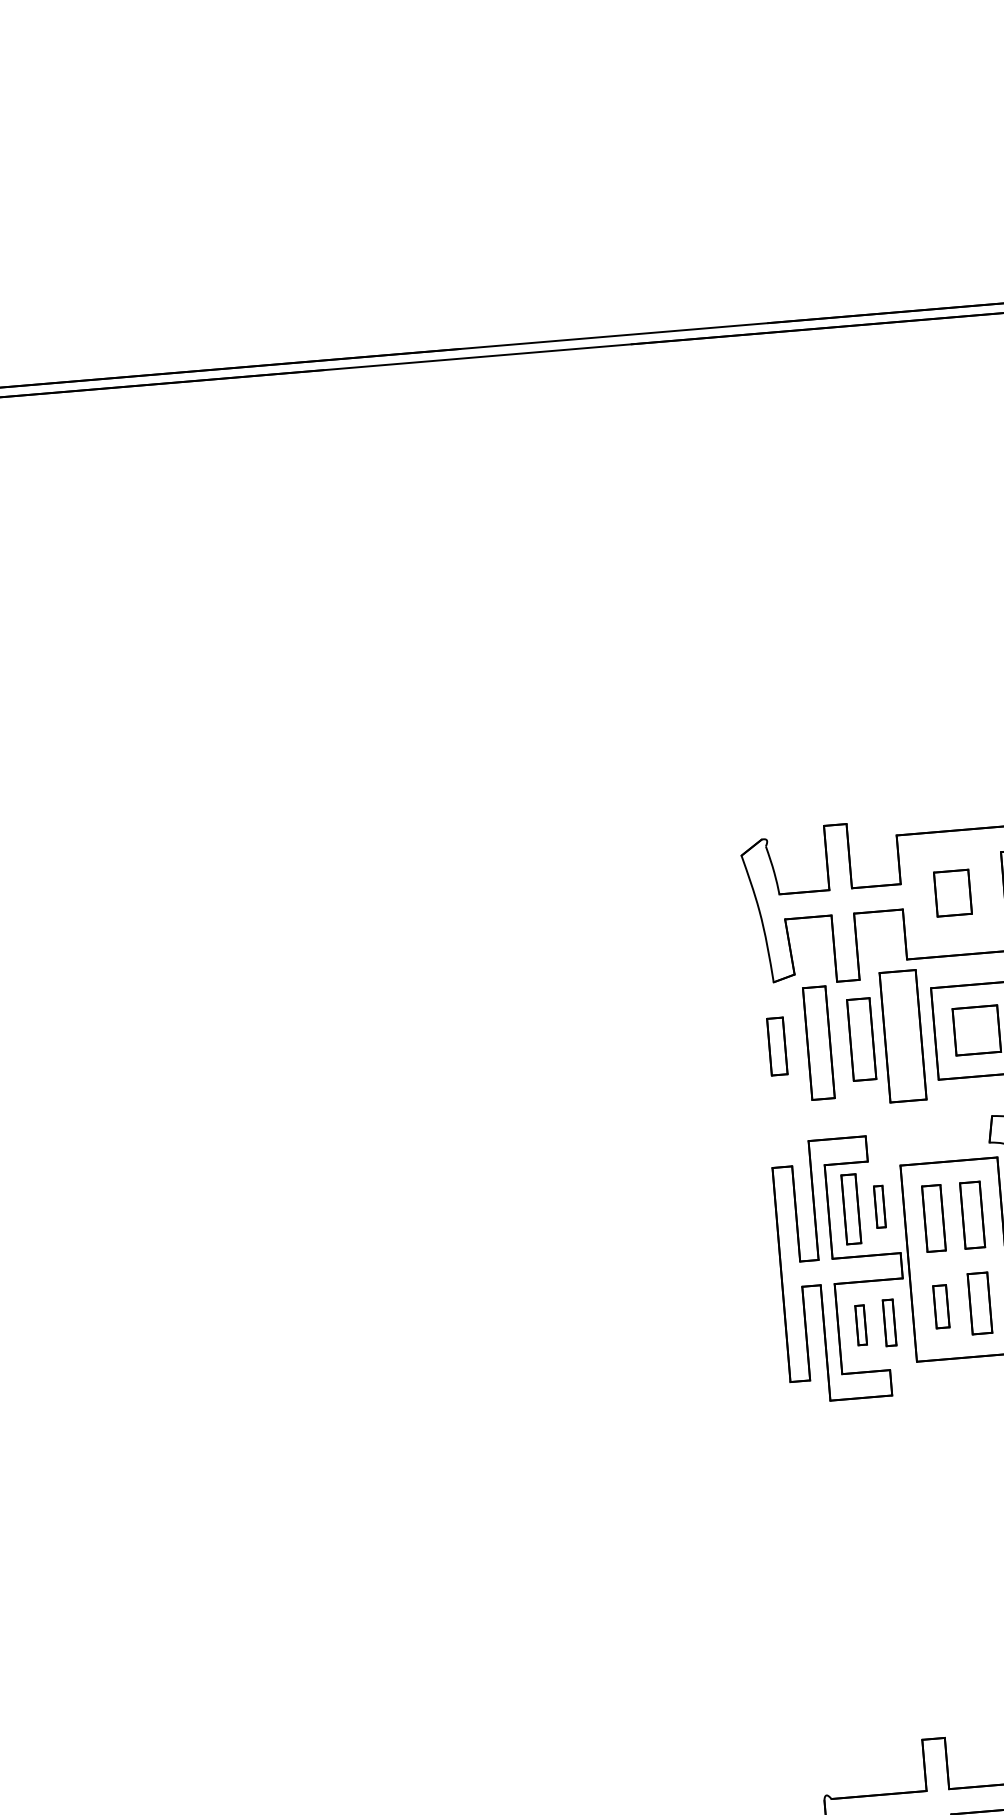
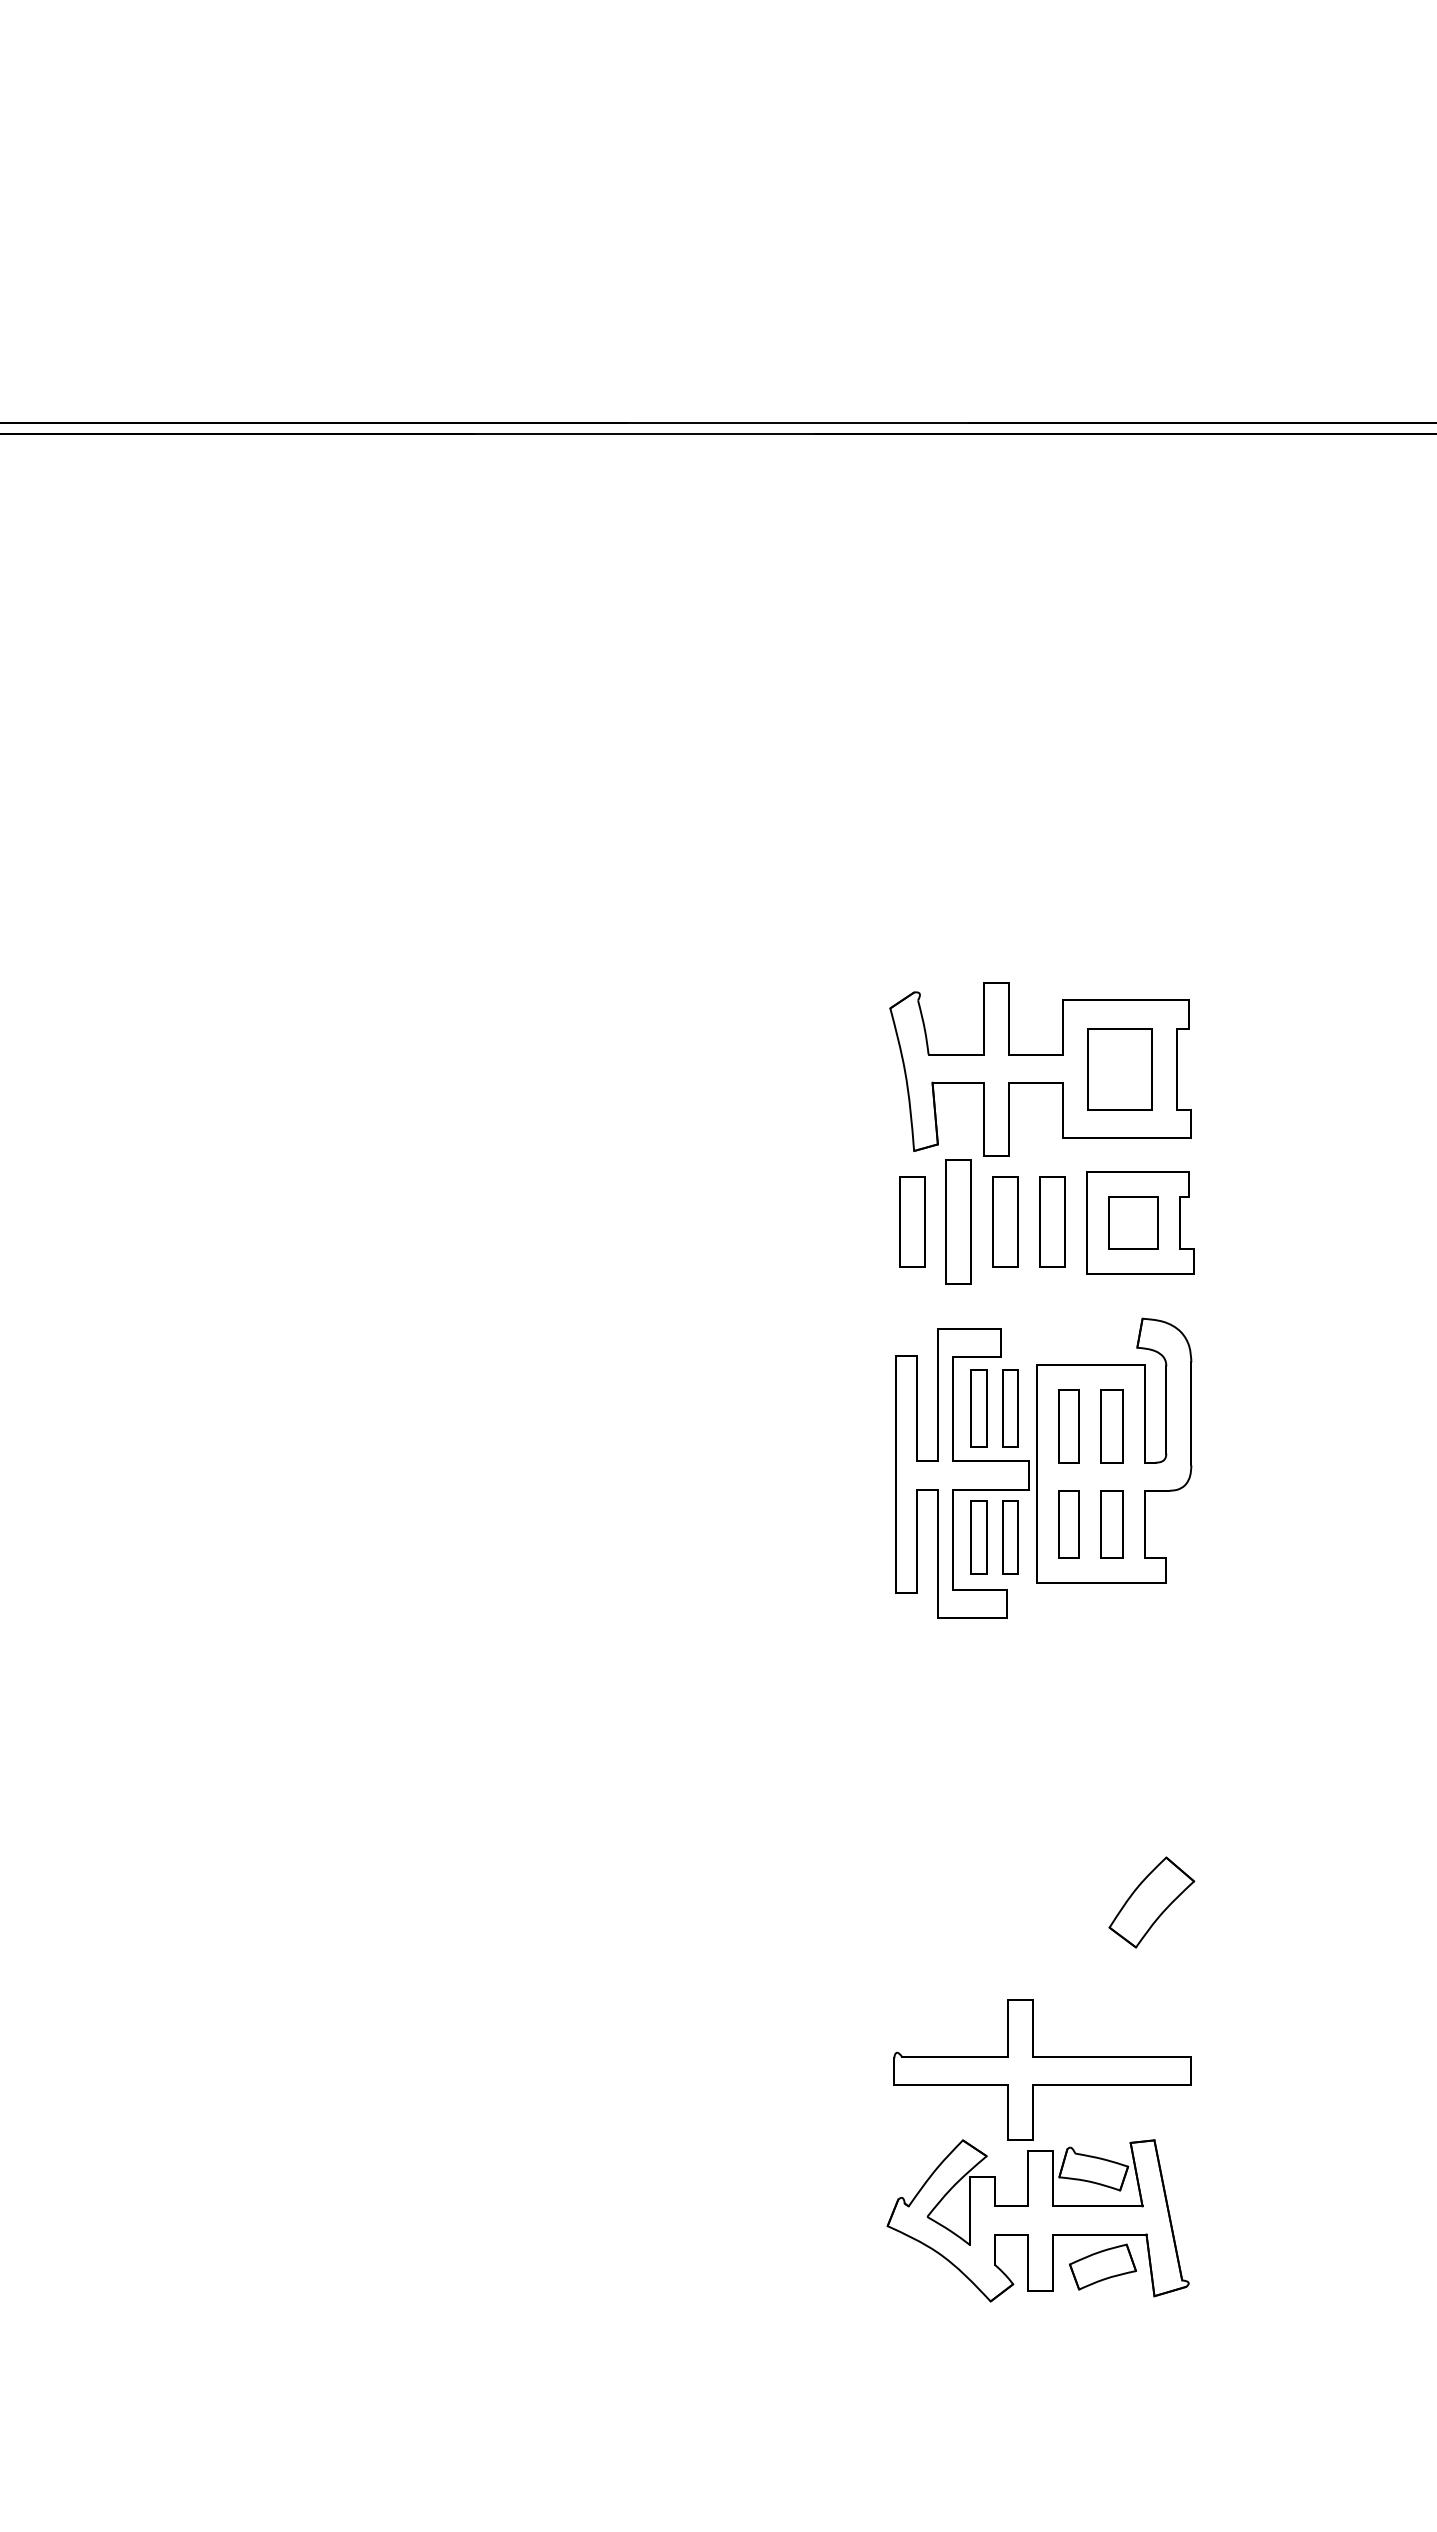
part: (952, 893) -> (1119, 1069), size x1.67
part: (903, 1035) -> (1052, 1221), size x0.62
part: (777, 1045) -> (912, 1221), size x1.43
part: (879, 1206) -> (1010, 1408), size x1.67
part: (940, 1306) -> (1068, 1524), size x1.43
part: (889, 1322) -> (1010, 1537), size x1.43
part: (860, 1325) -> (978, 1537), size x1.67

